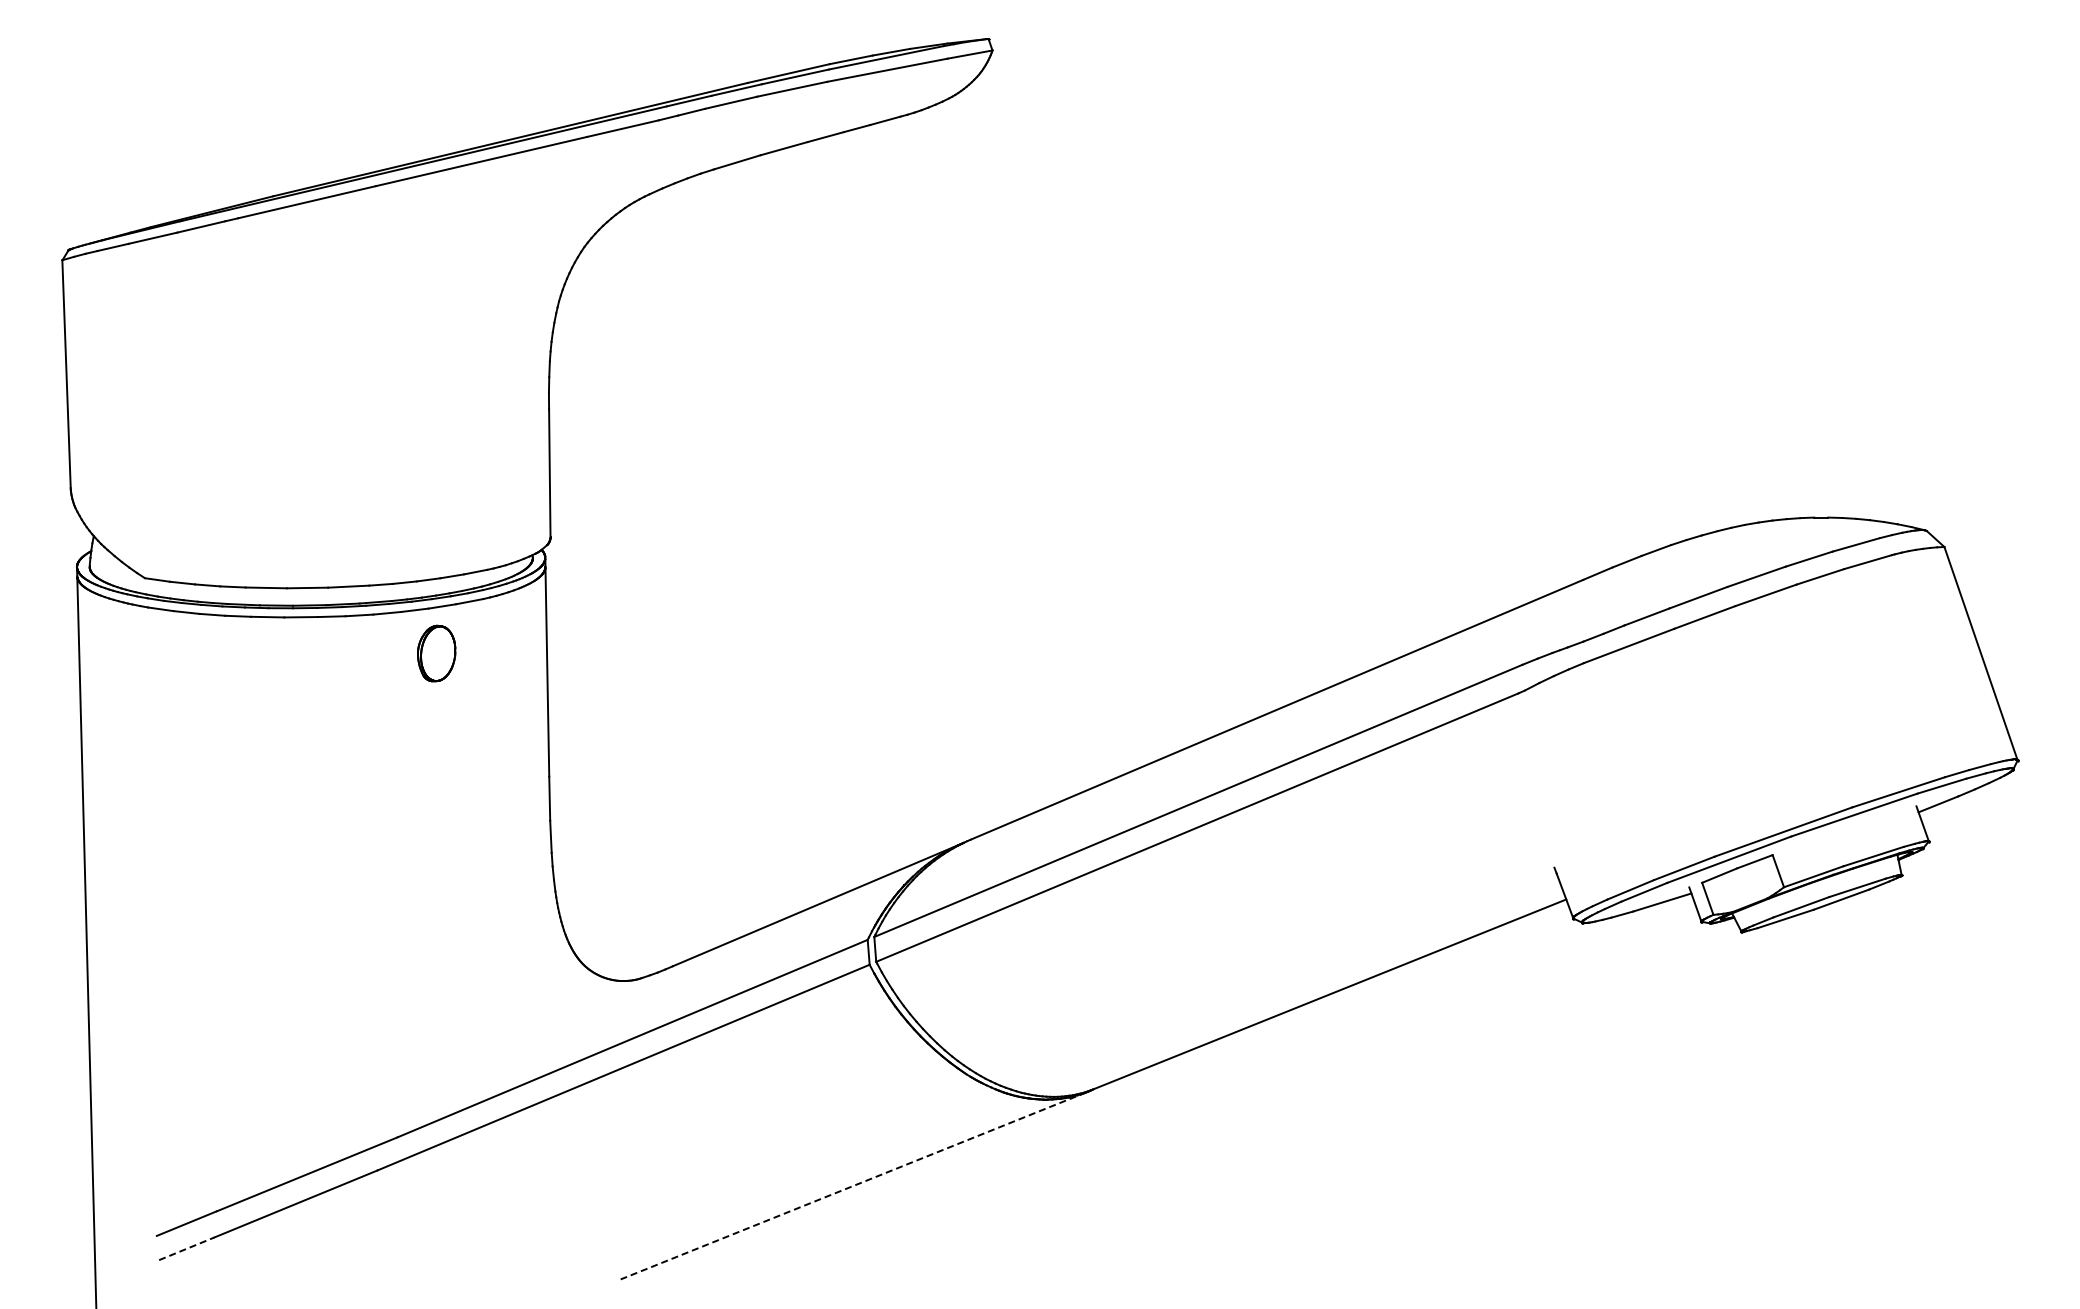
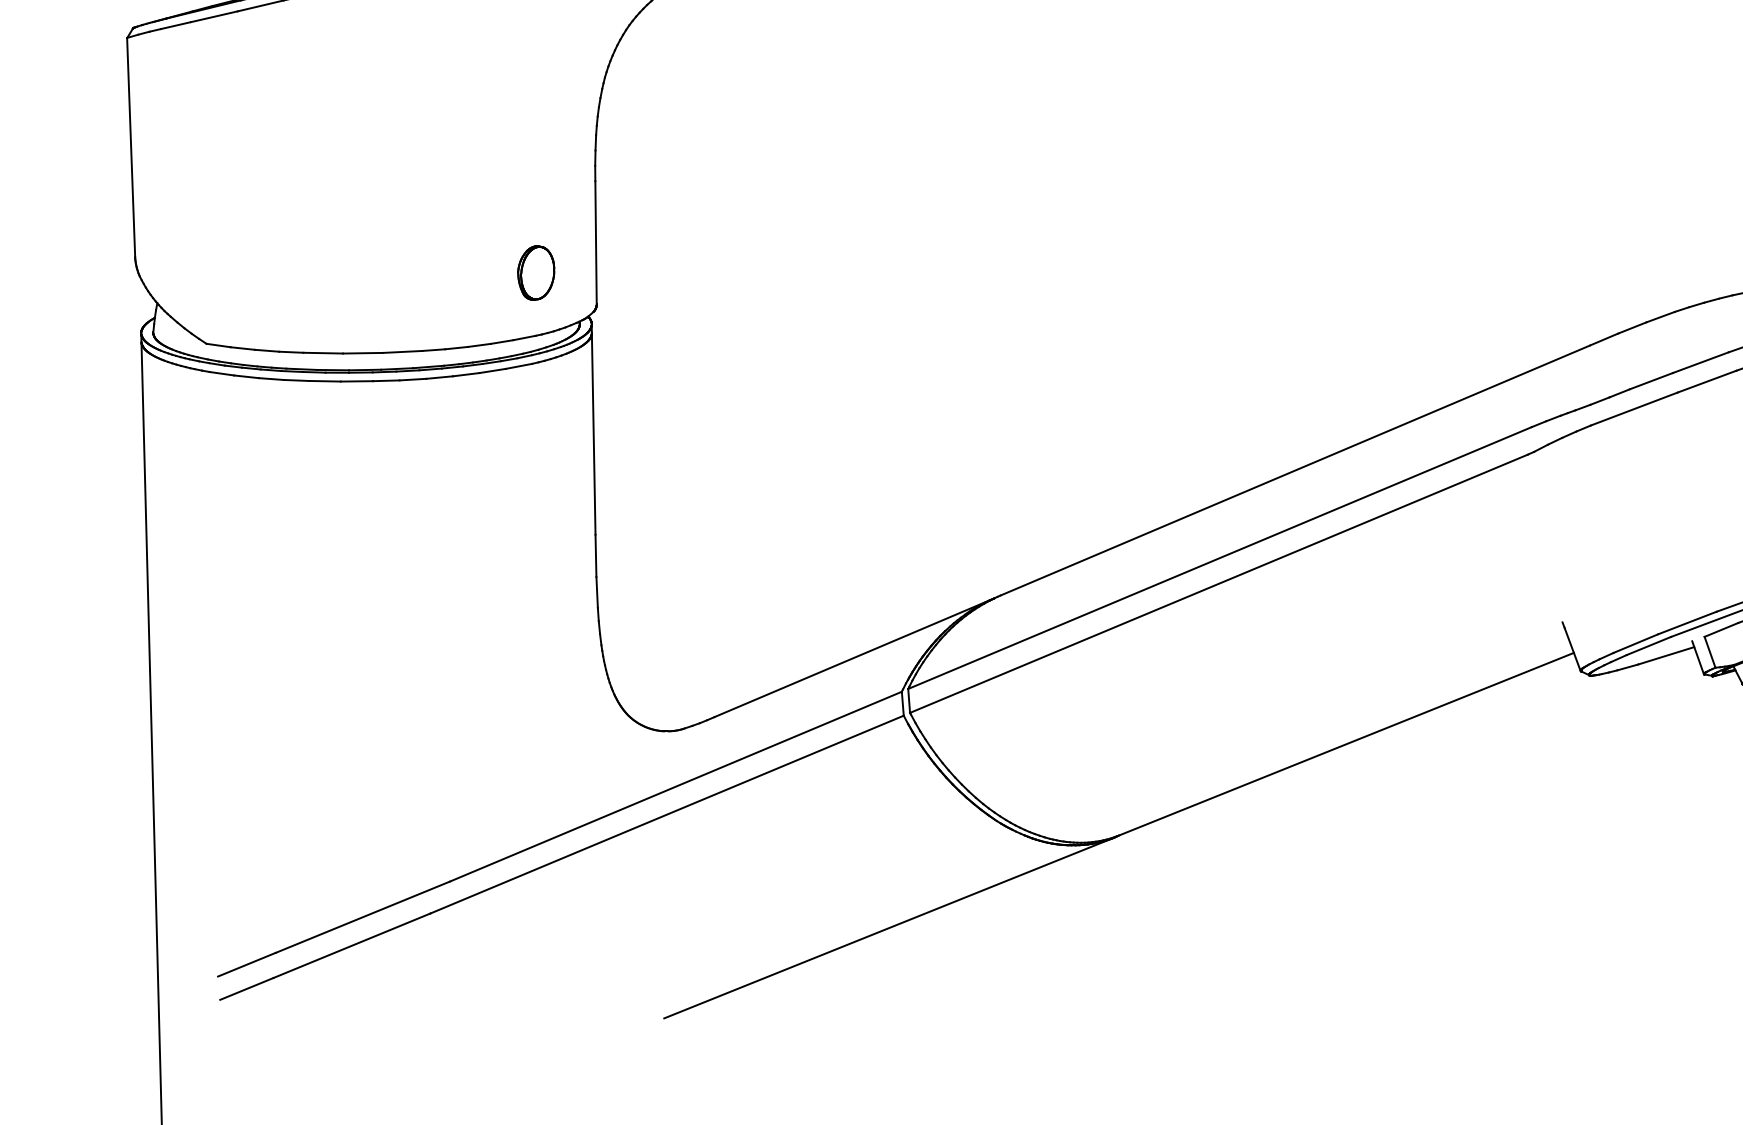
part: (436, 653) -> (536, 272), moved
line: (853, 1185) -> (888, 928), dashed -> solid
line: (186, 1248) -> (246, 988), dashed -> solid

